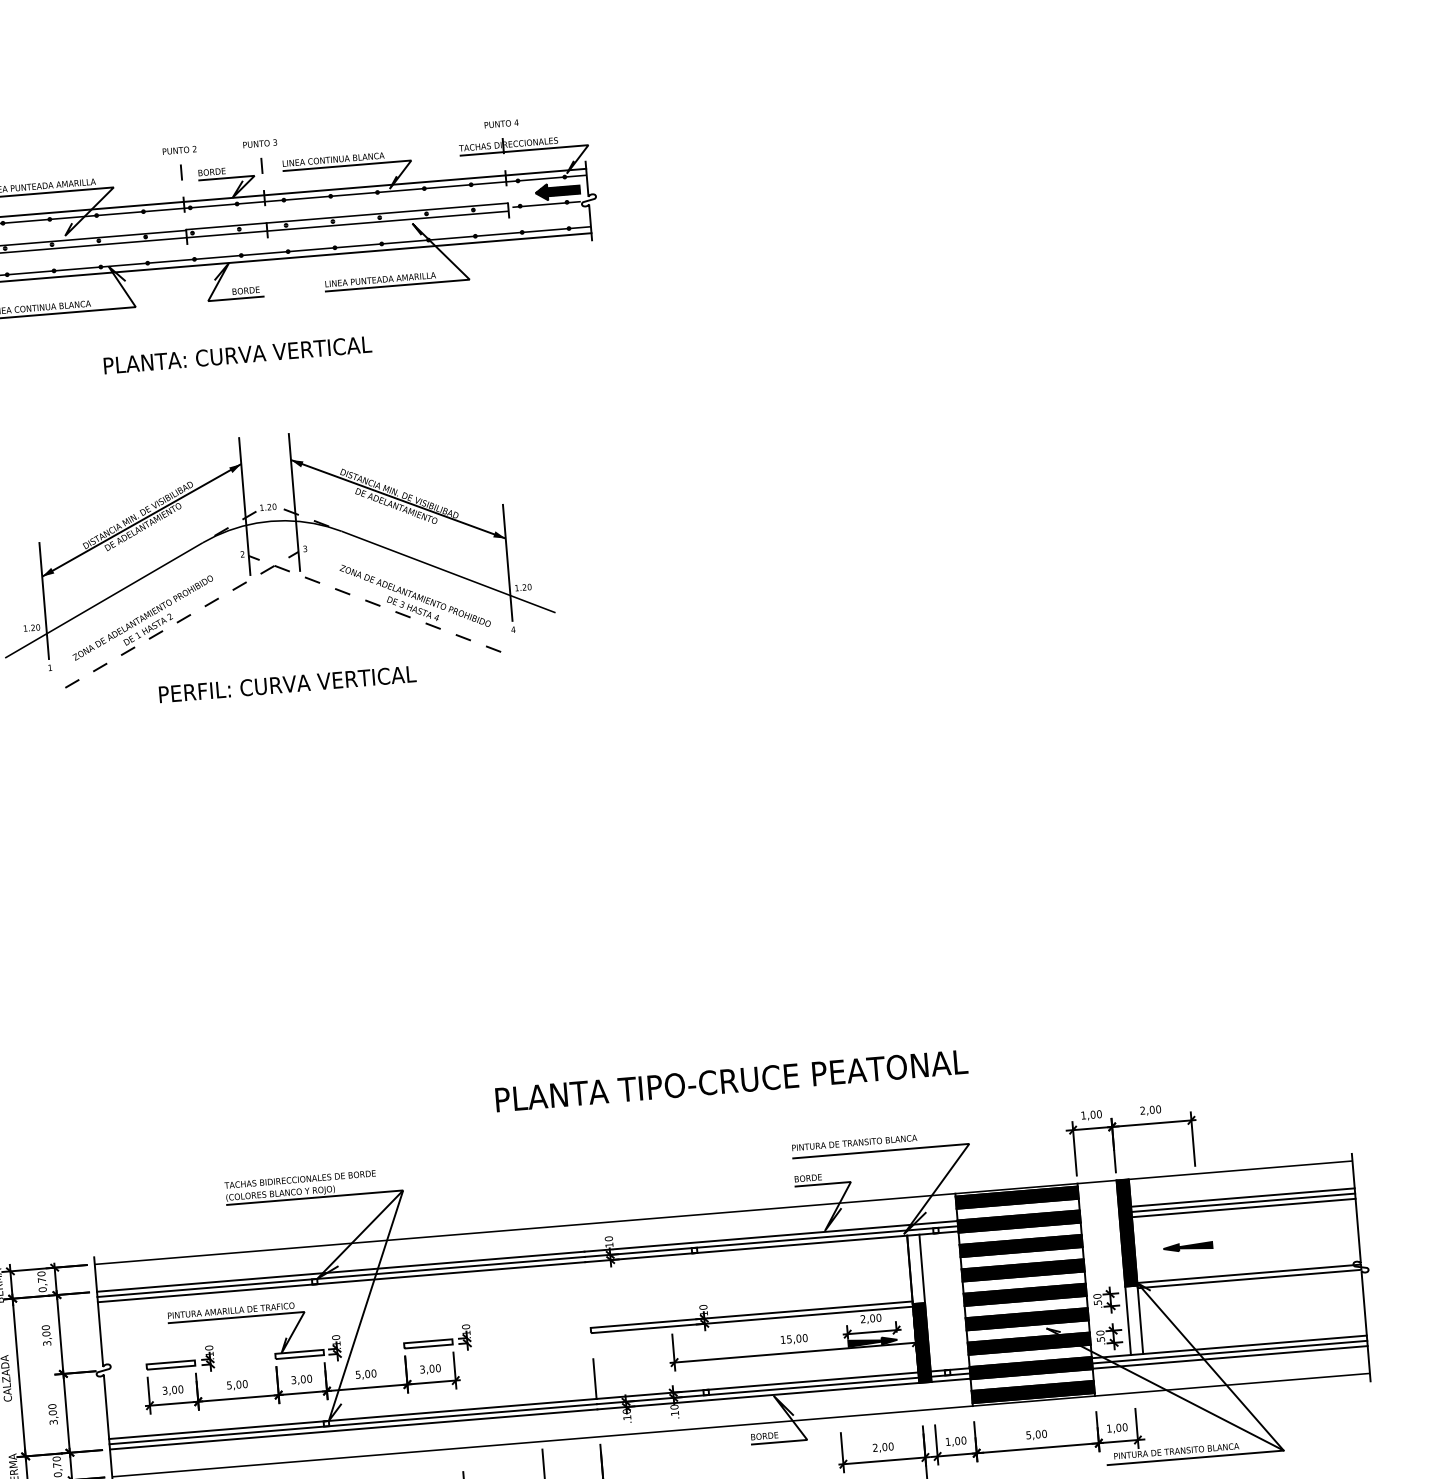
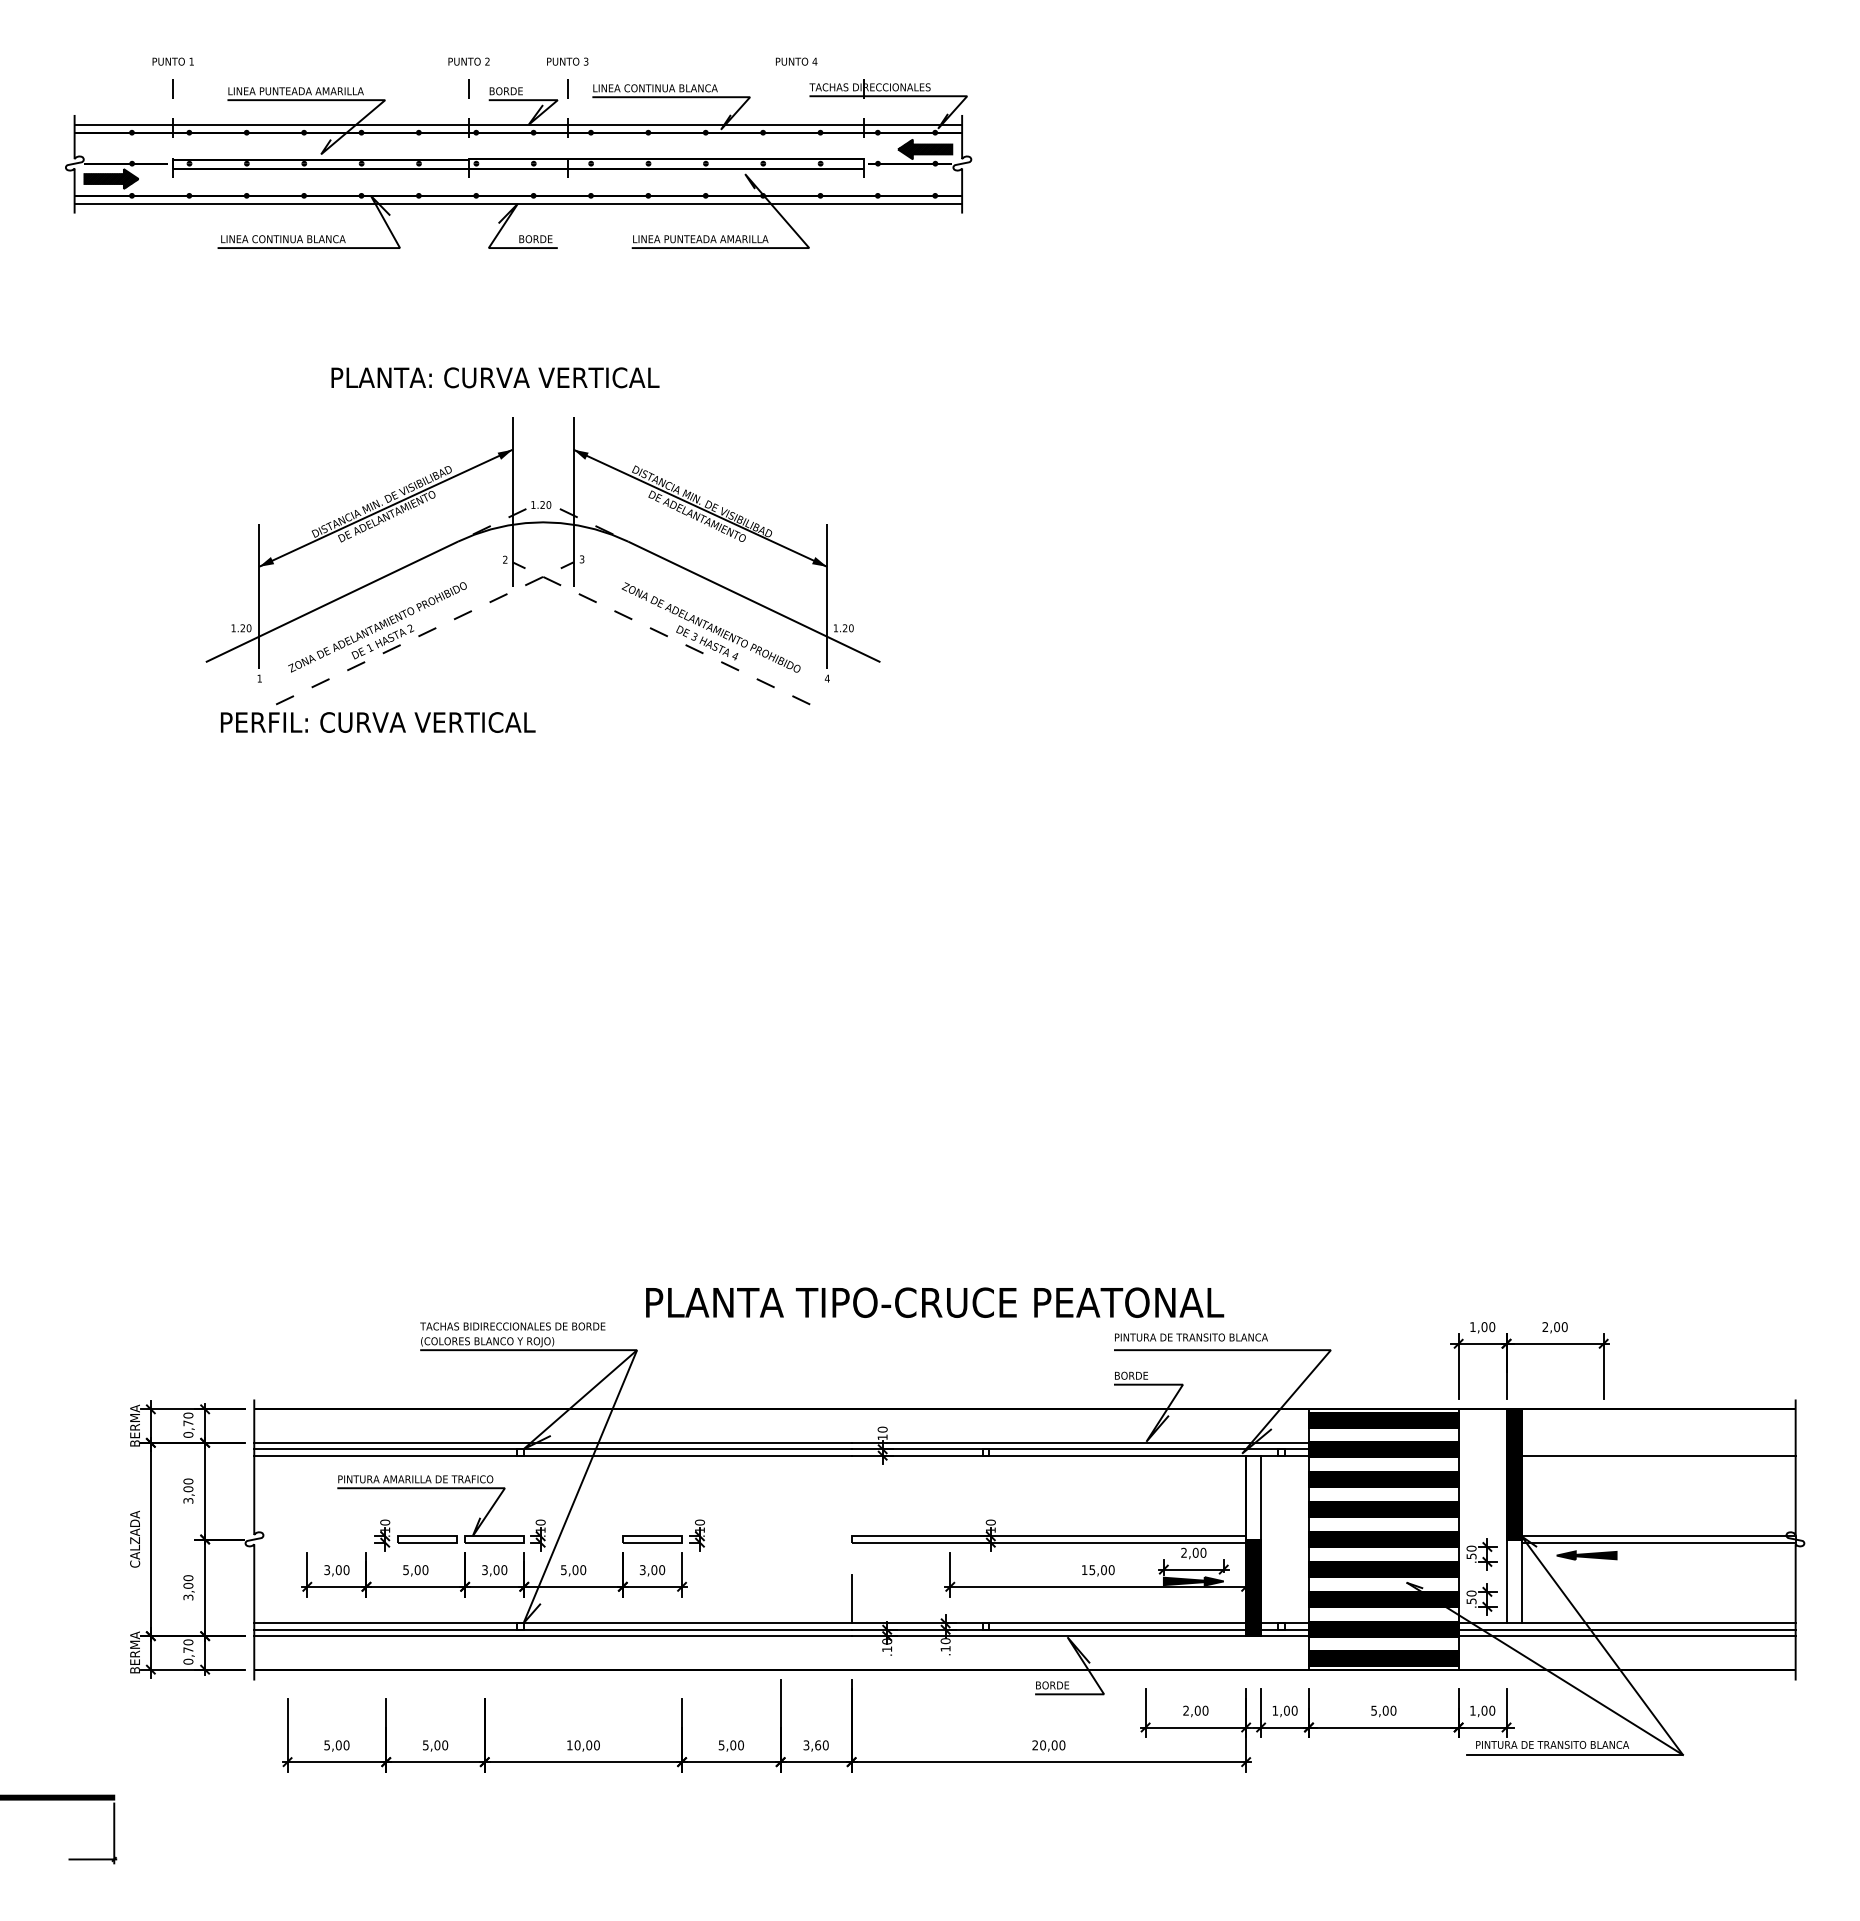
text: (501, 123) -> (796, 61), moved
text: (237, 354) -> (495, 377), moved
text: (287, 684) -> (378, 722), moved
text: (732, 1080) -> (935, 1302), moved
line: (1242, 1197) -> (1658, 1442), removed
line: (1243, 1202) -> (1658, 1449), removed
part: (1187, 1246) -> (1586, 1555), moved
part: (170, 1365) -> (427, 1539), moved

